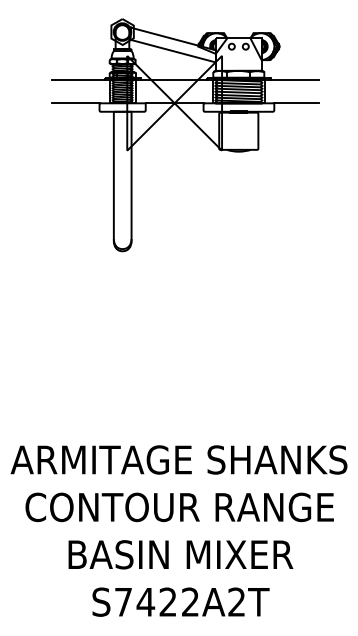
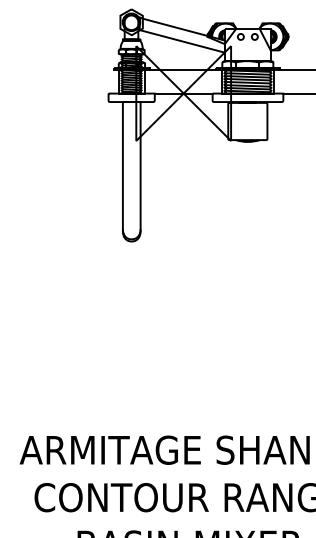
line: (78, 79) -> (87, 69), removed
line: (75, 103) -> (84, 93), removed

